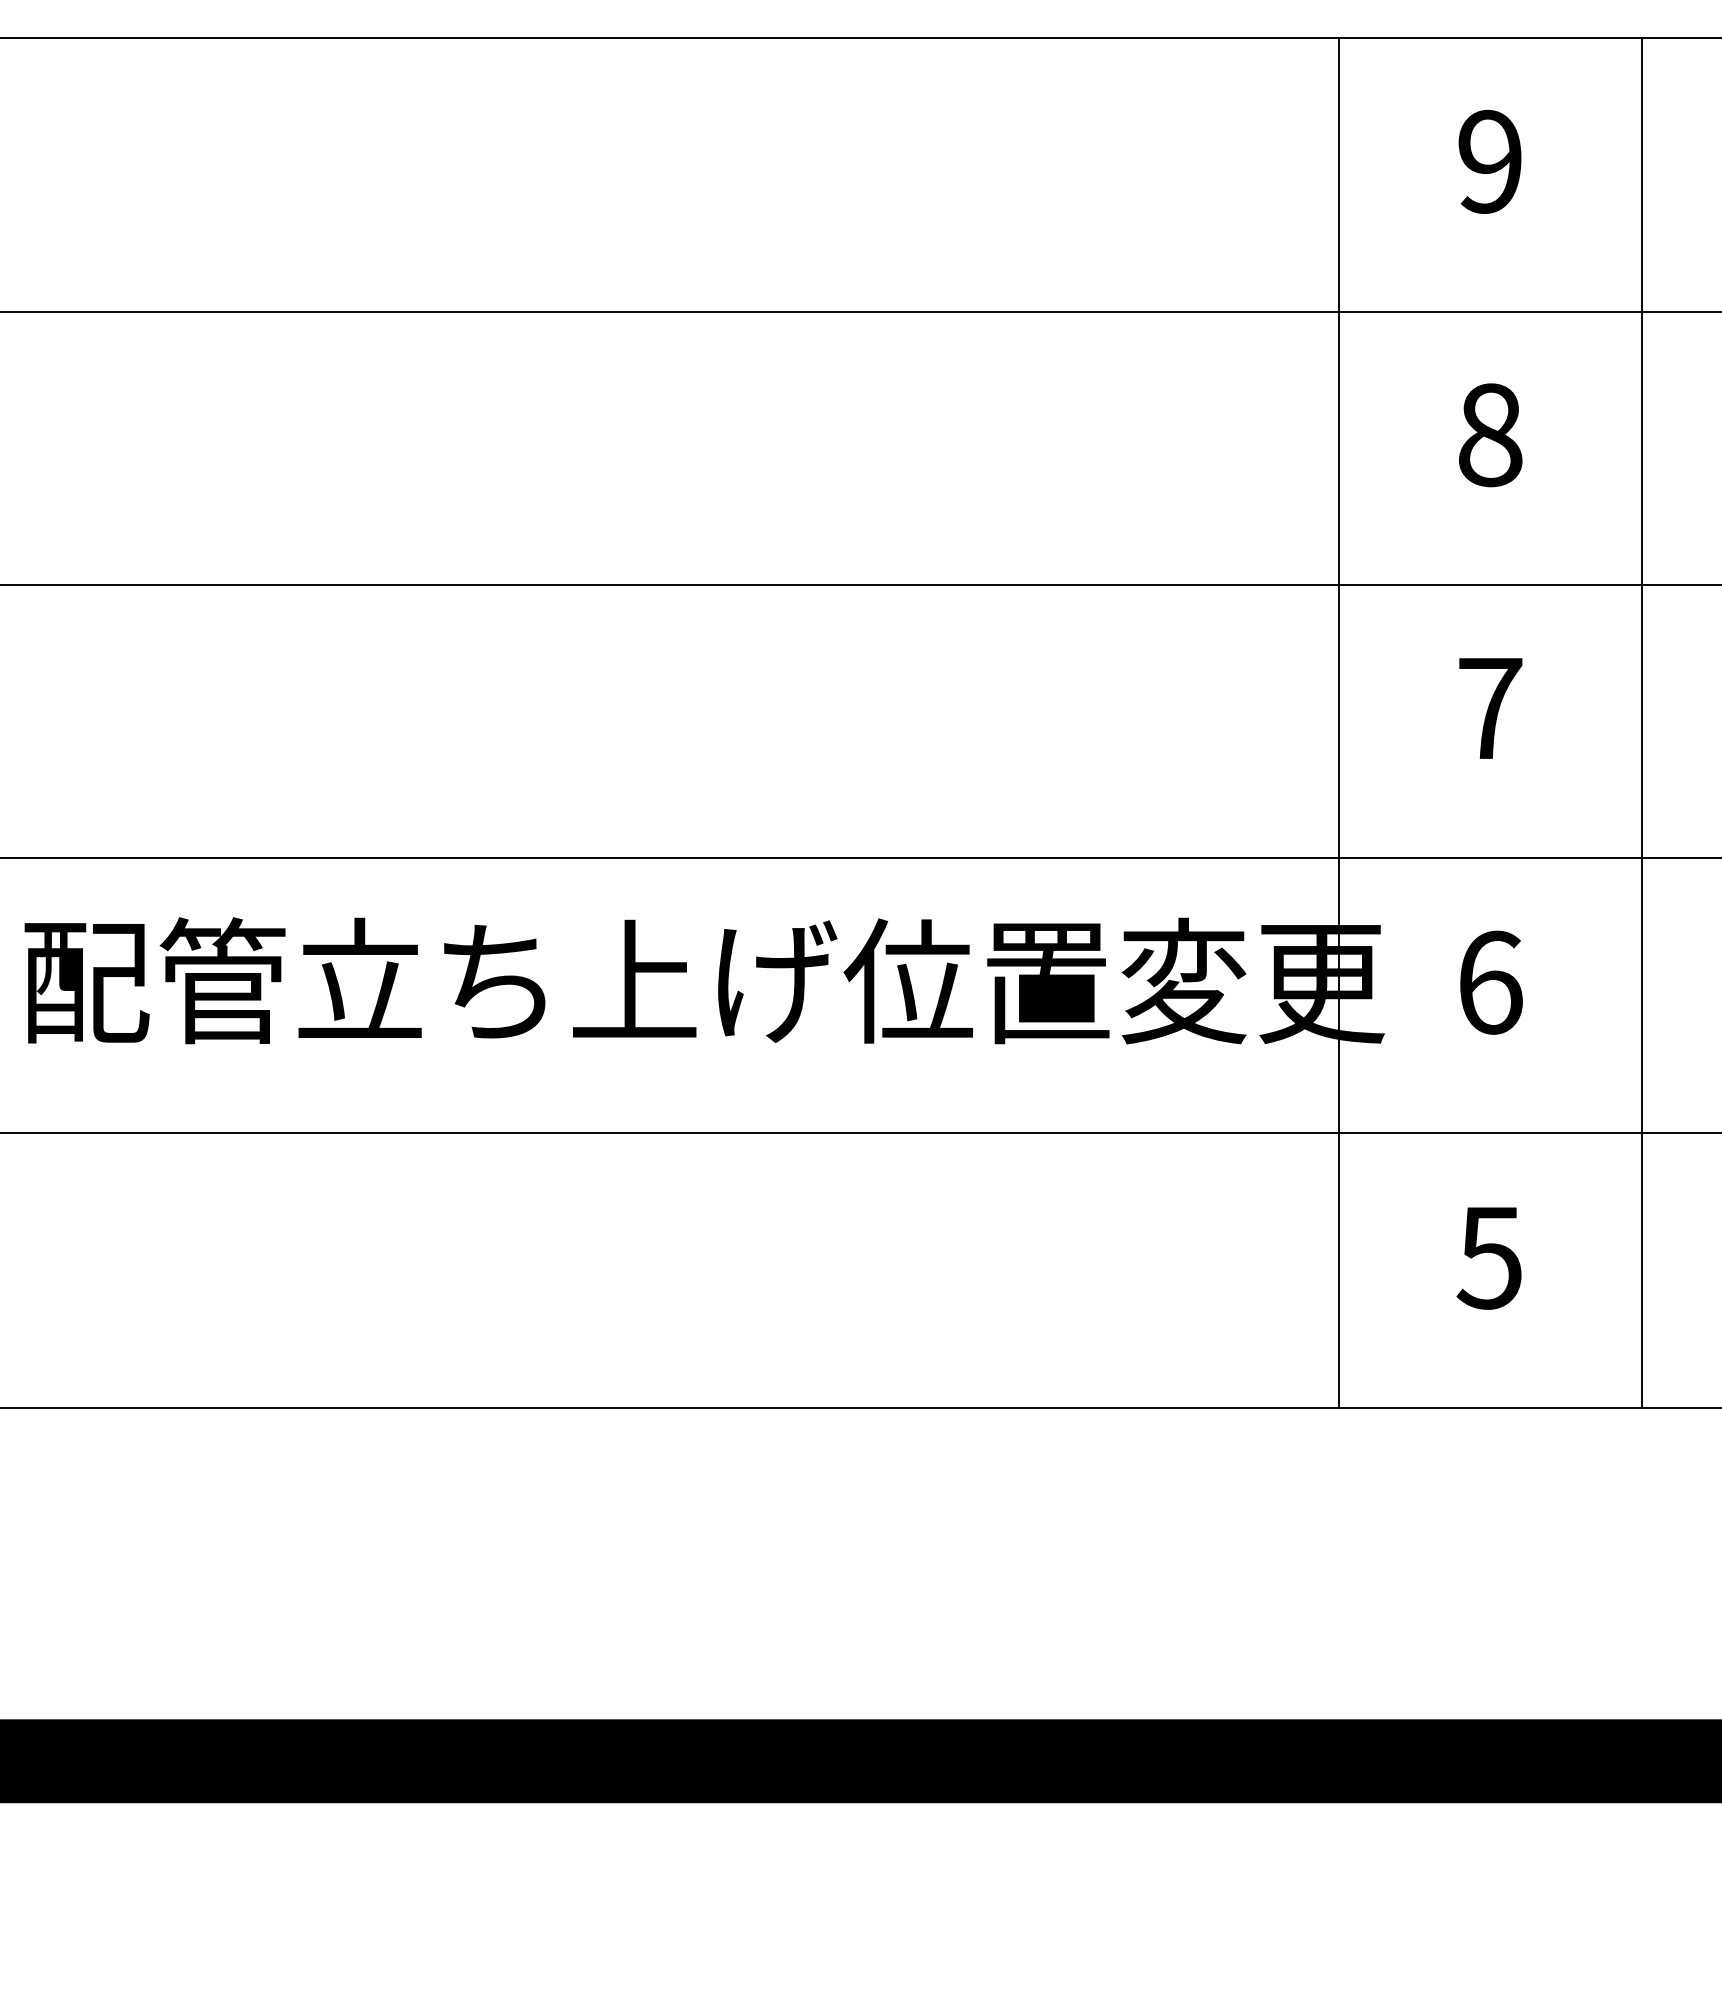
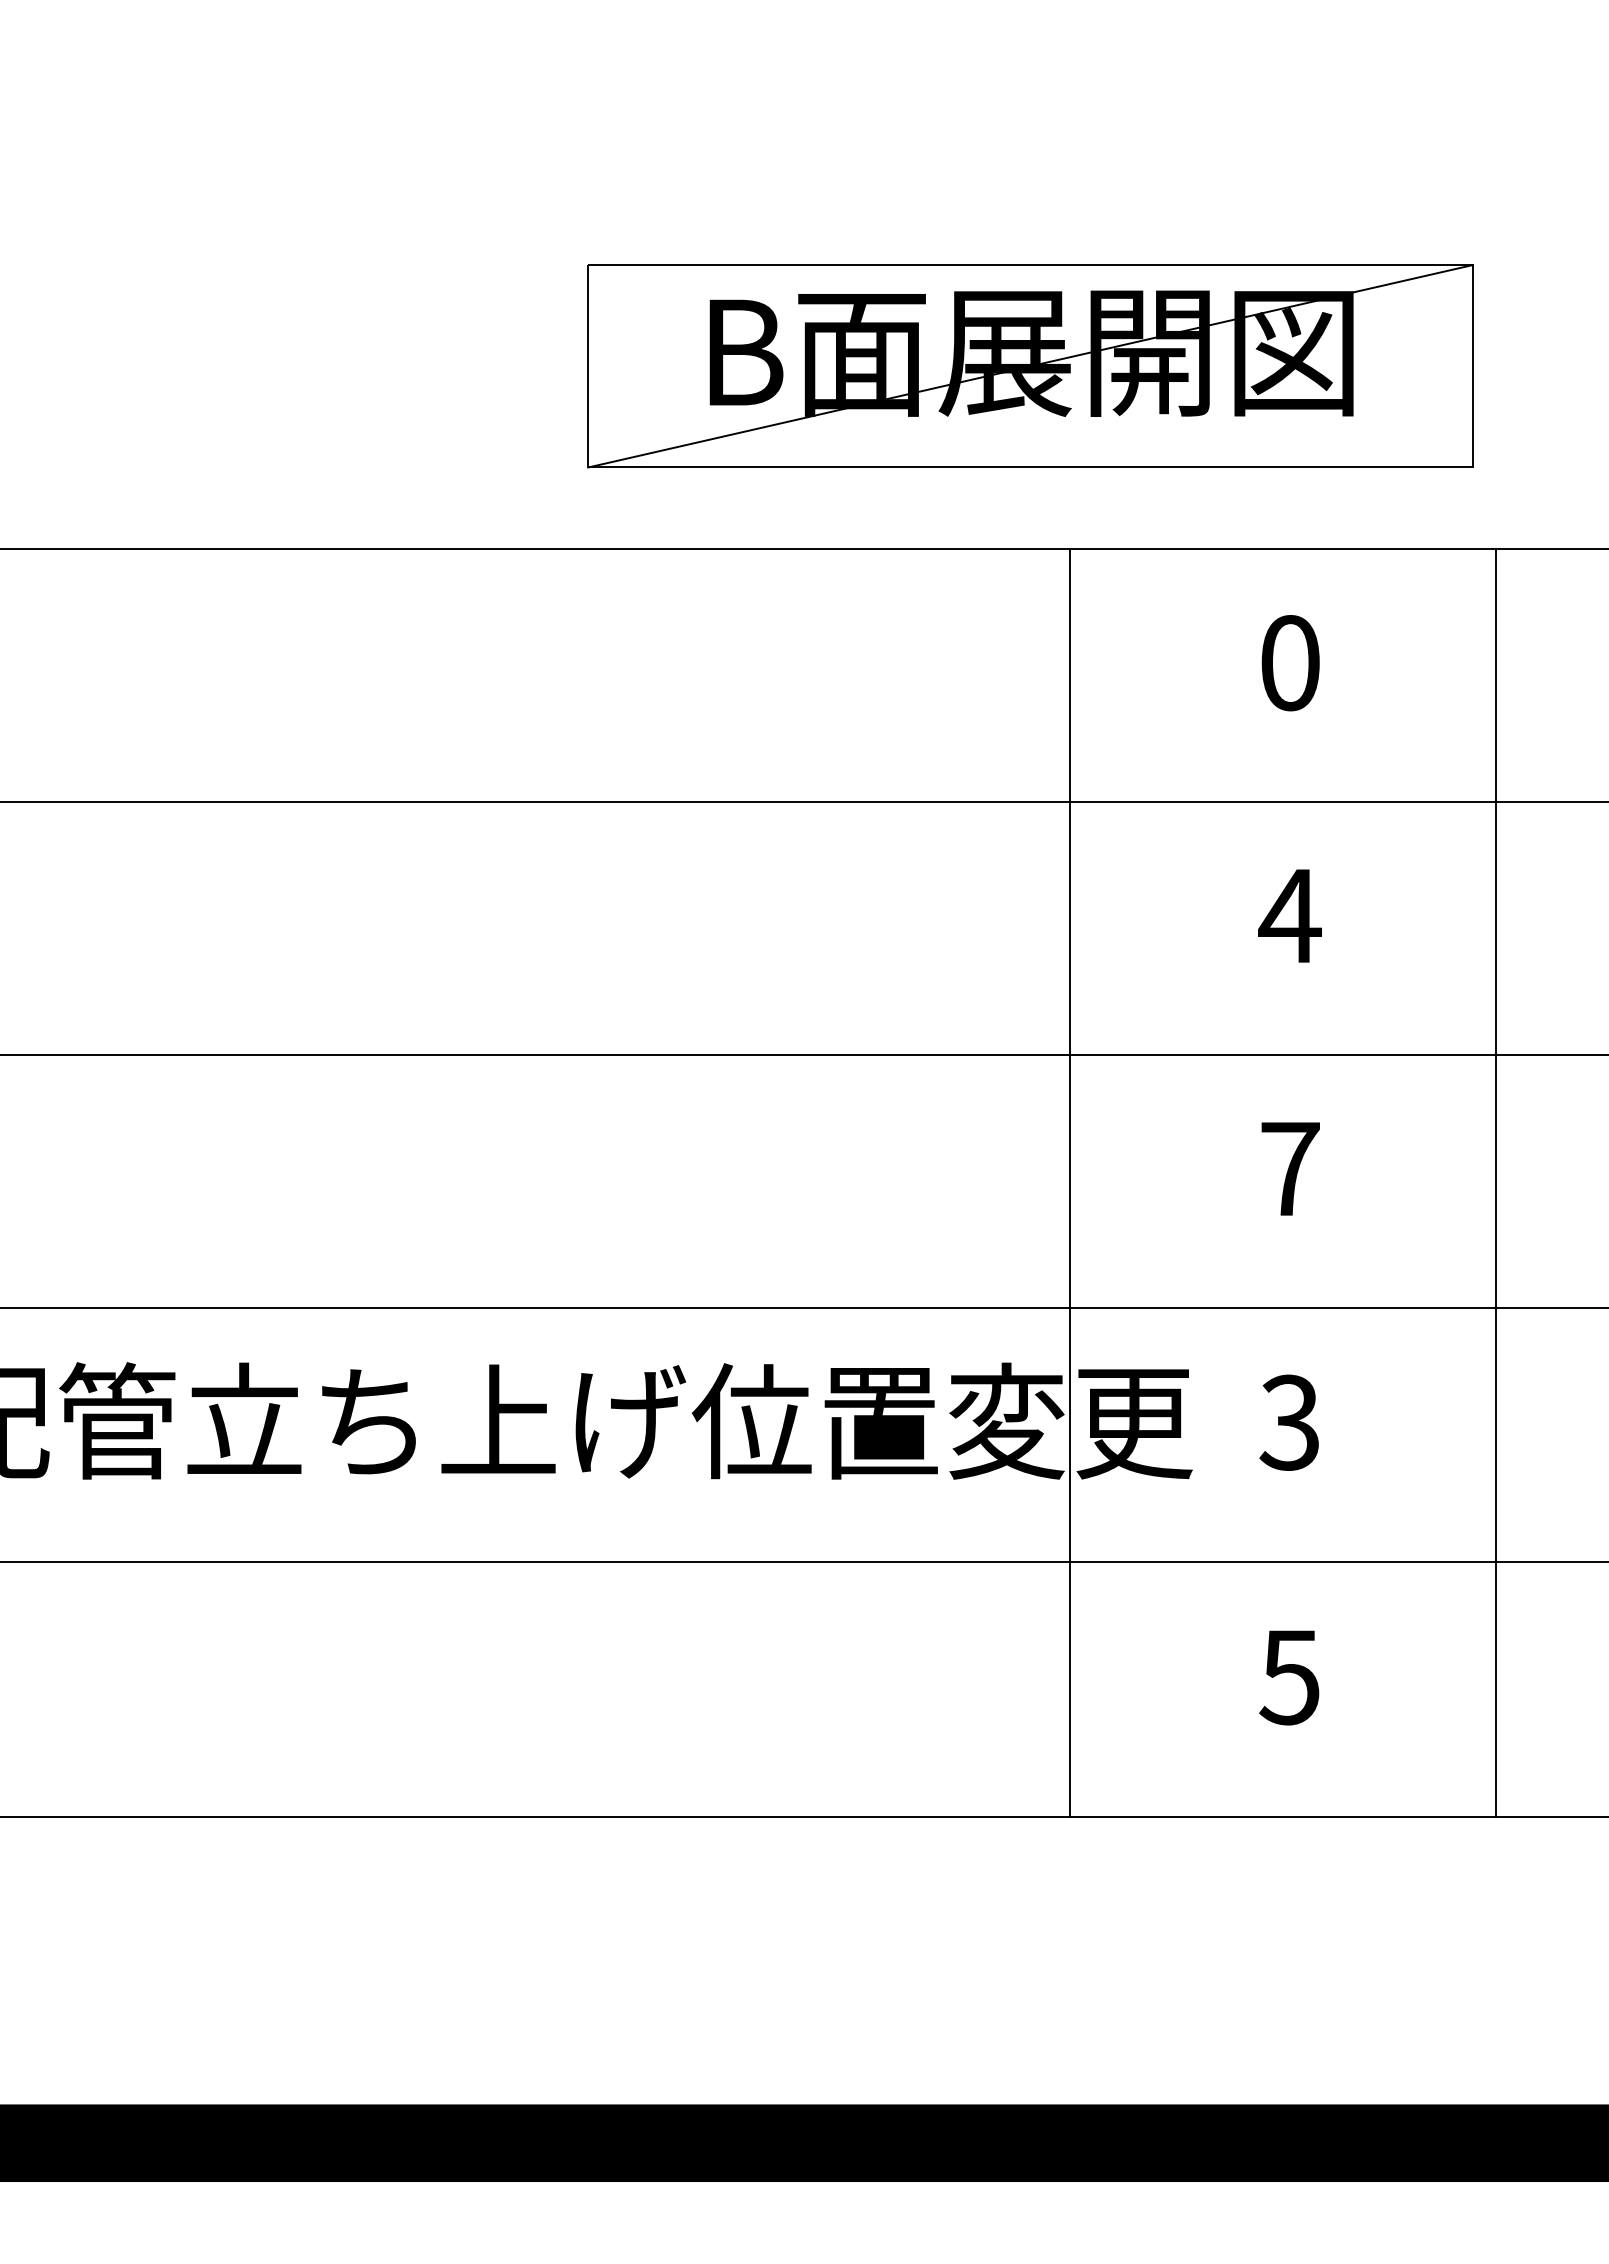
text: (1490, 162) -> (1290, 663), 9 -> 0
text: (1489, 435) -> (1289, 916), 8 -> 4
line: (1339, 723) -> (1070, 1182), moved
line: (1642, 723) -> (1496, 1182), moved
text: (1489, 982) -> (1289, 1422), 6 -> 3

